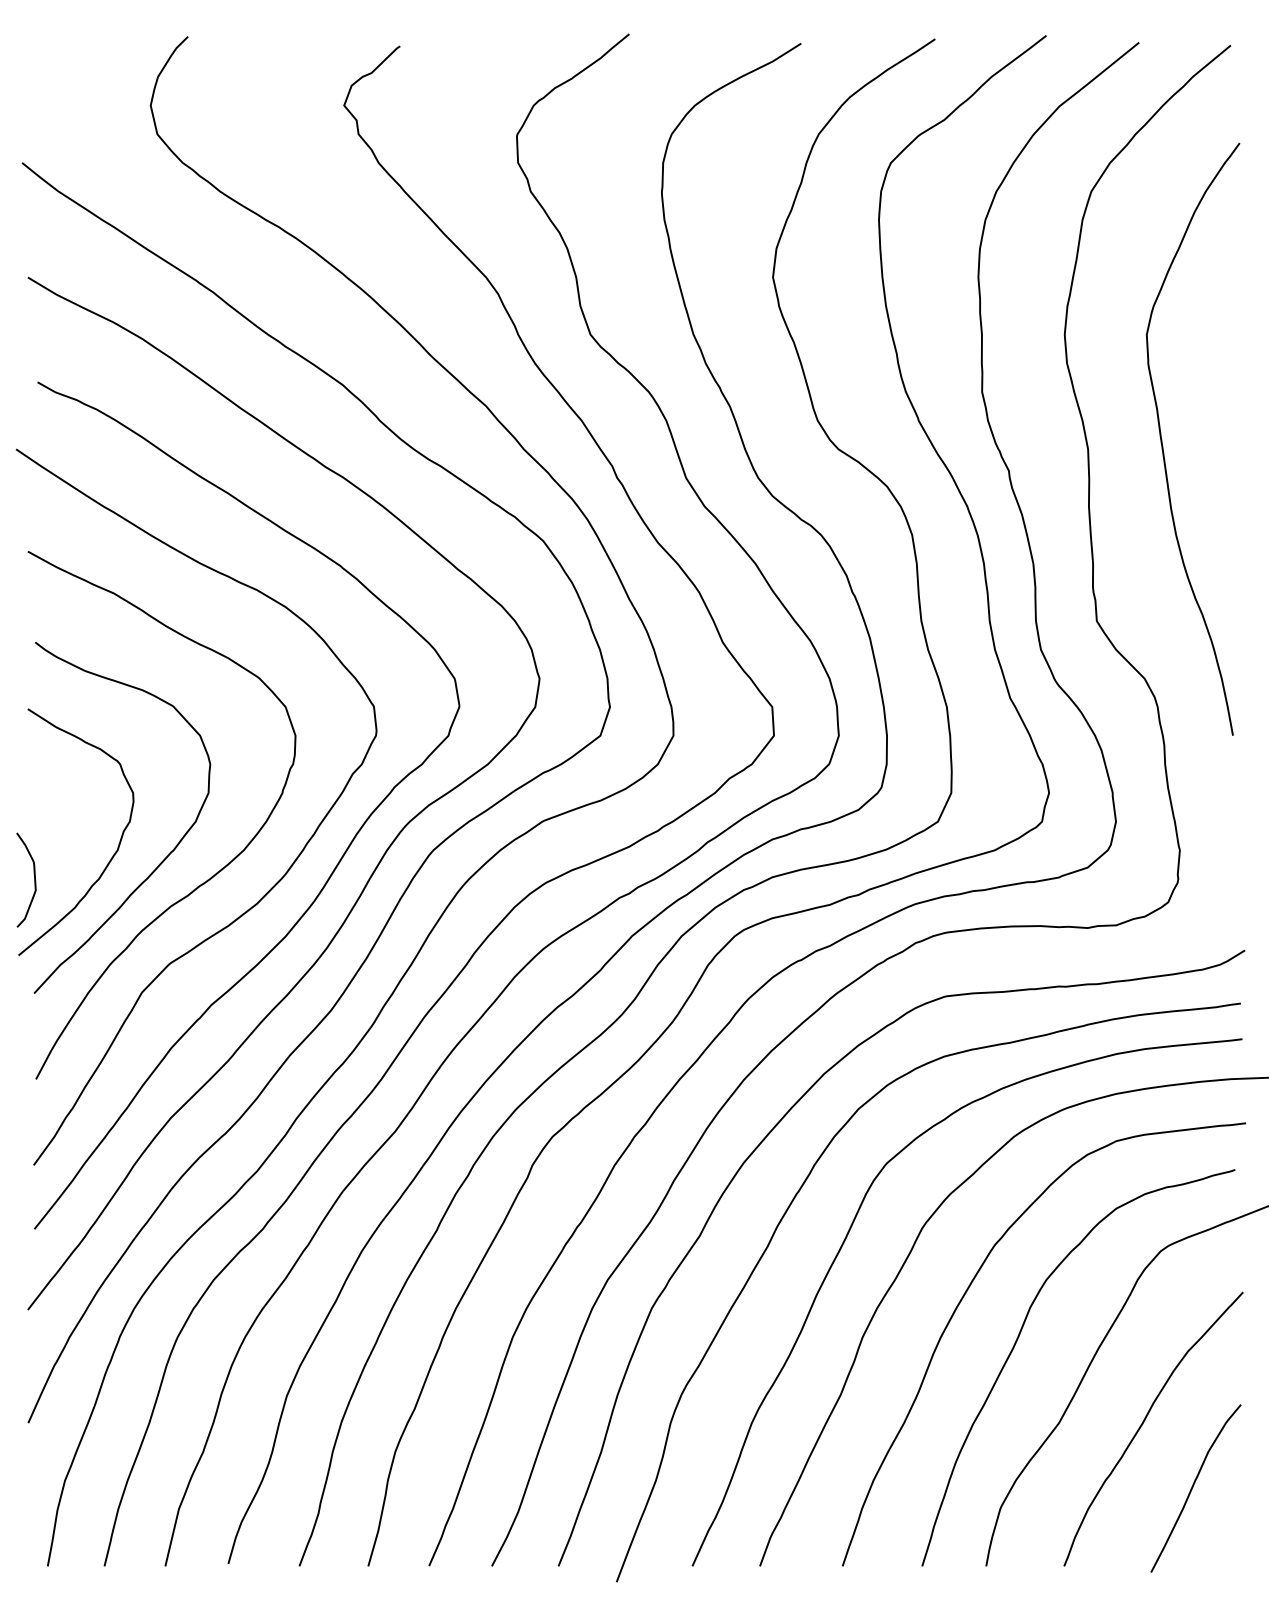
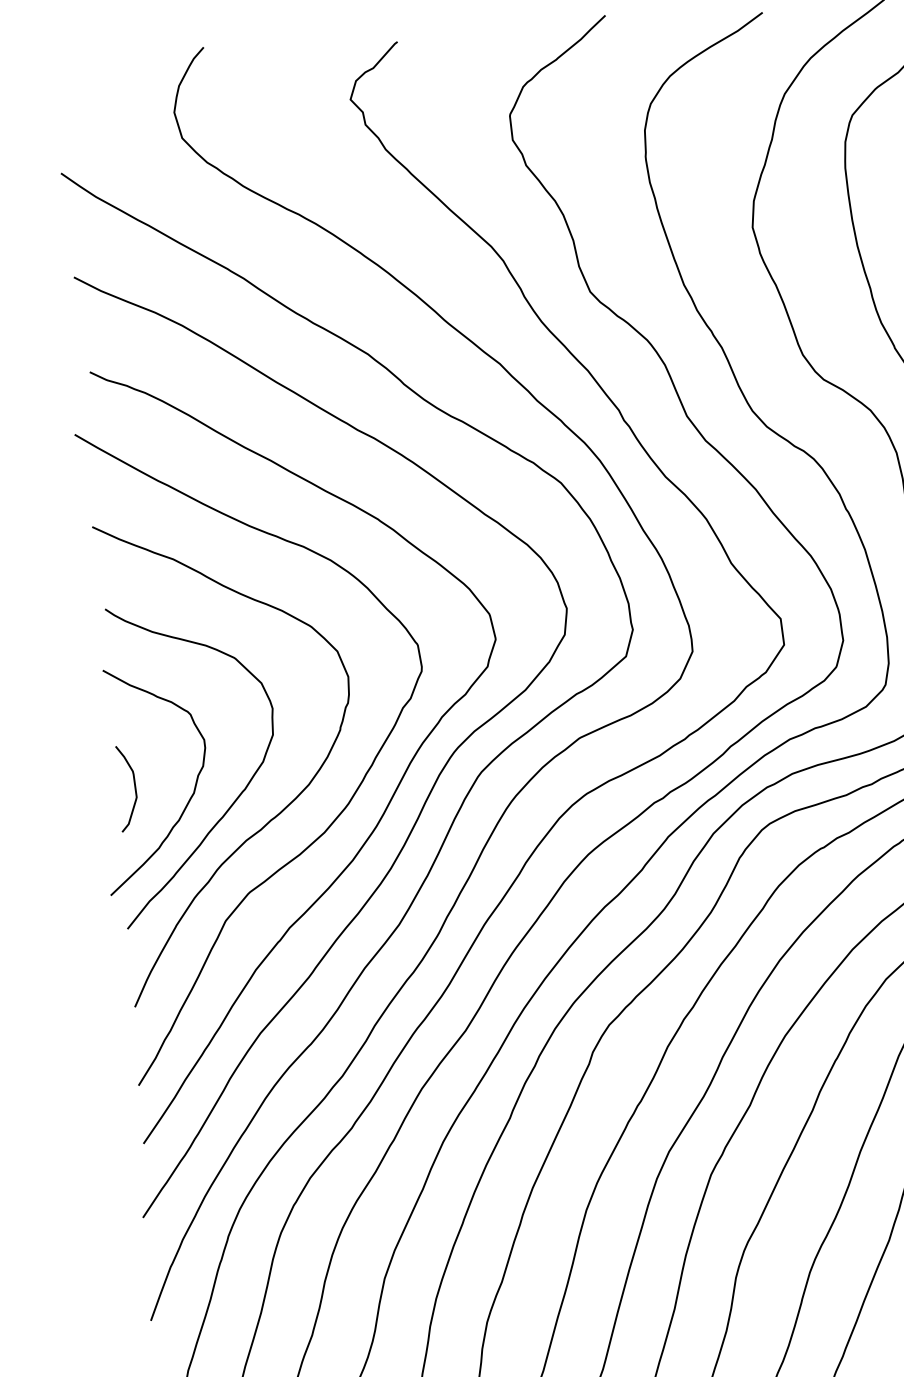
curve: (34, 879) -> (134, 787), moved

